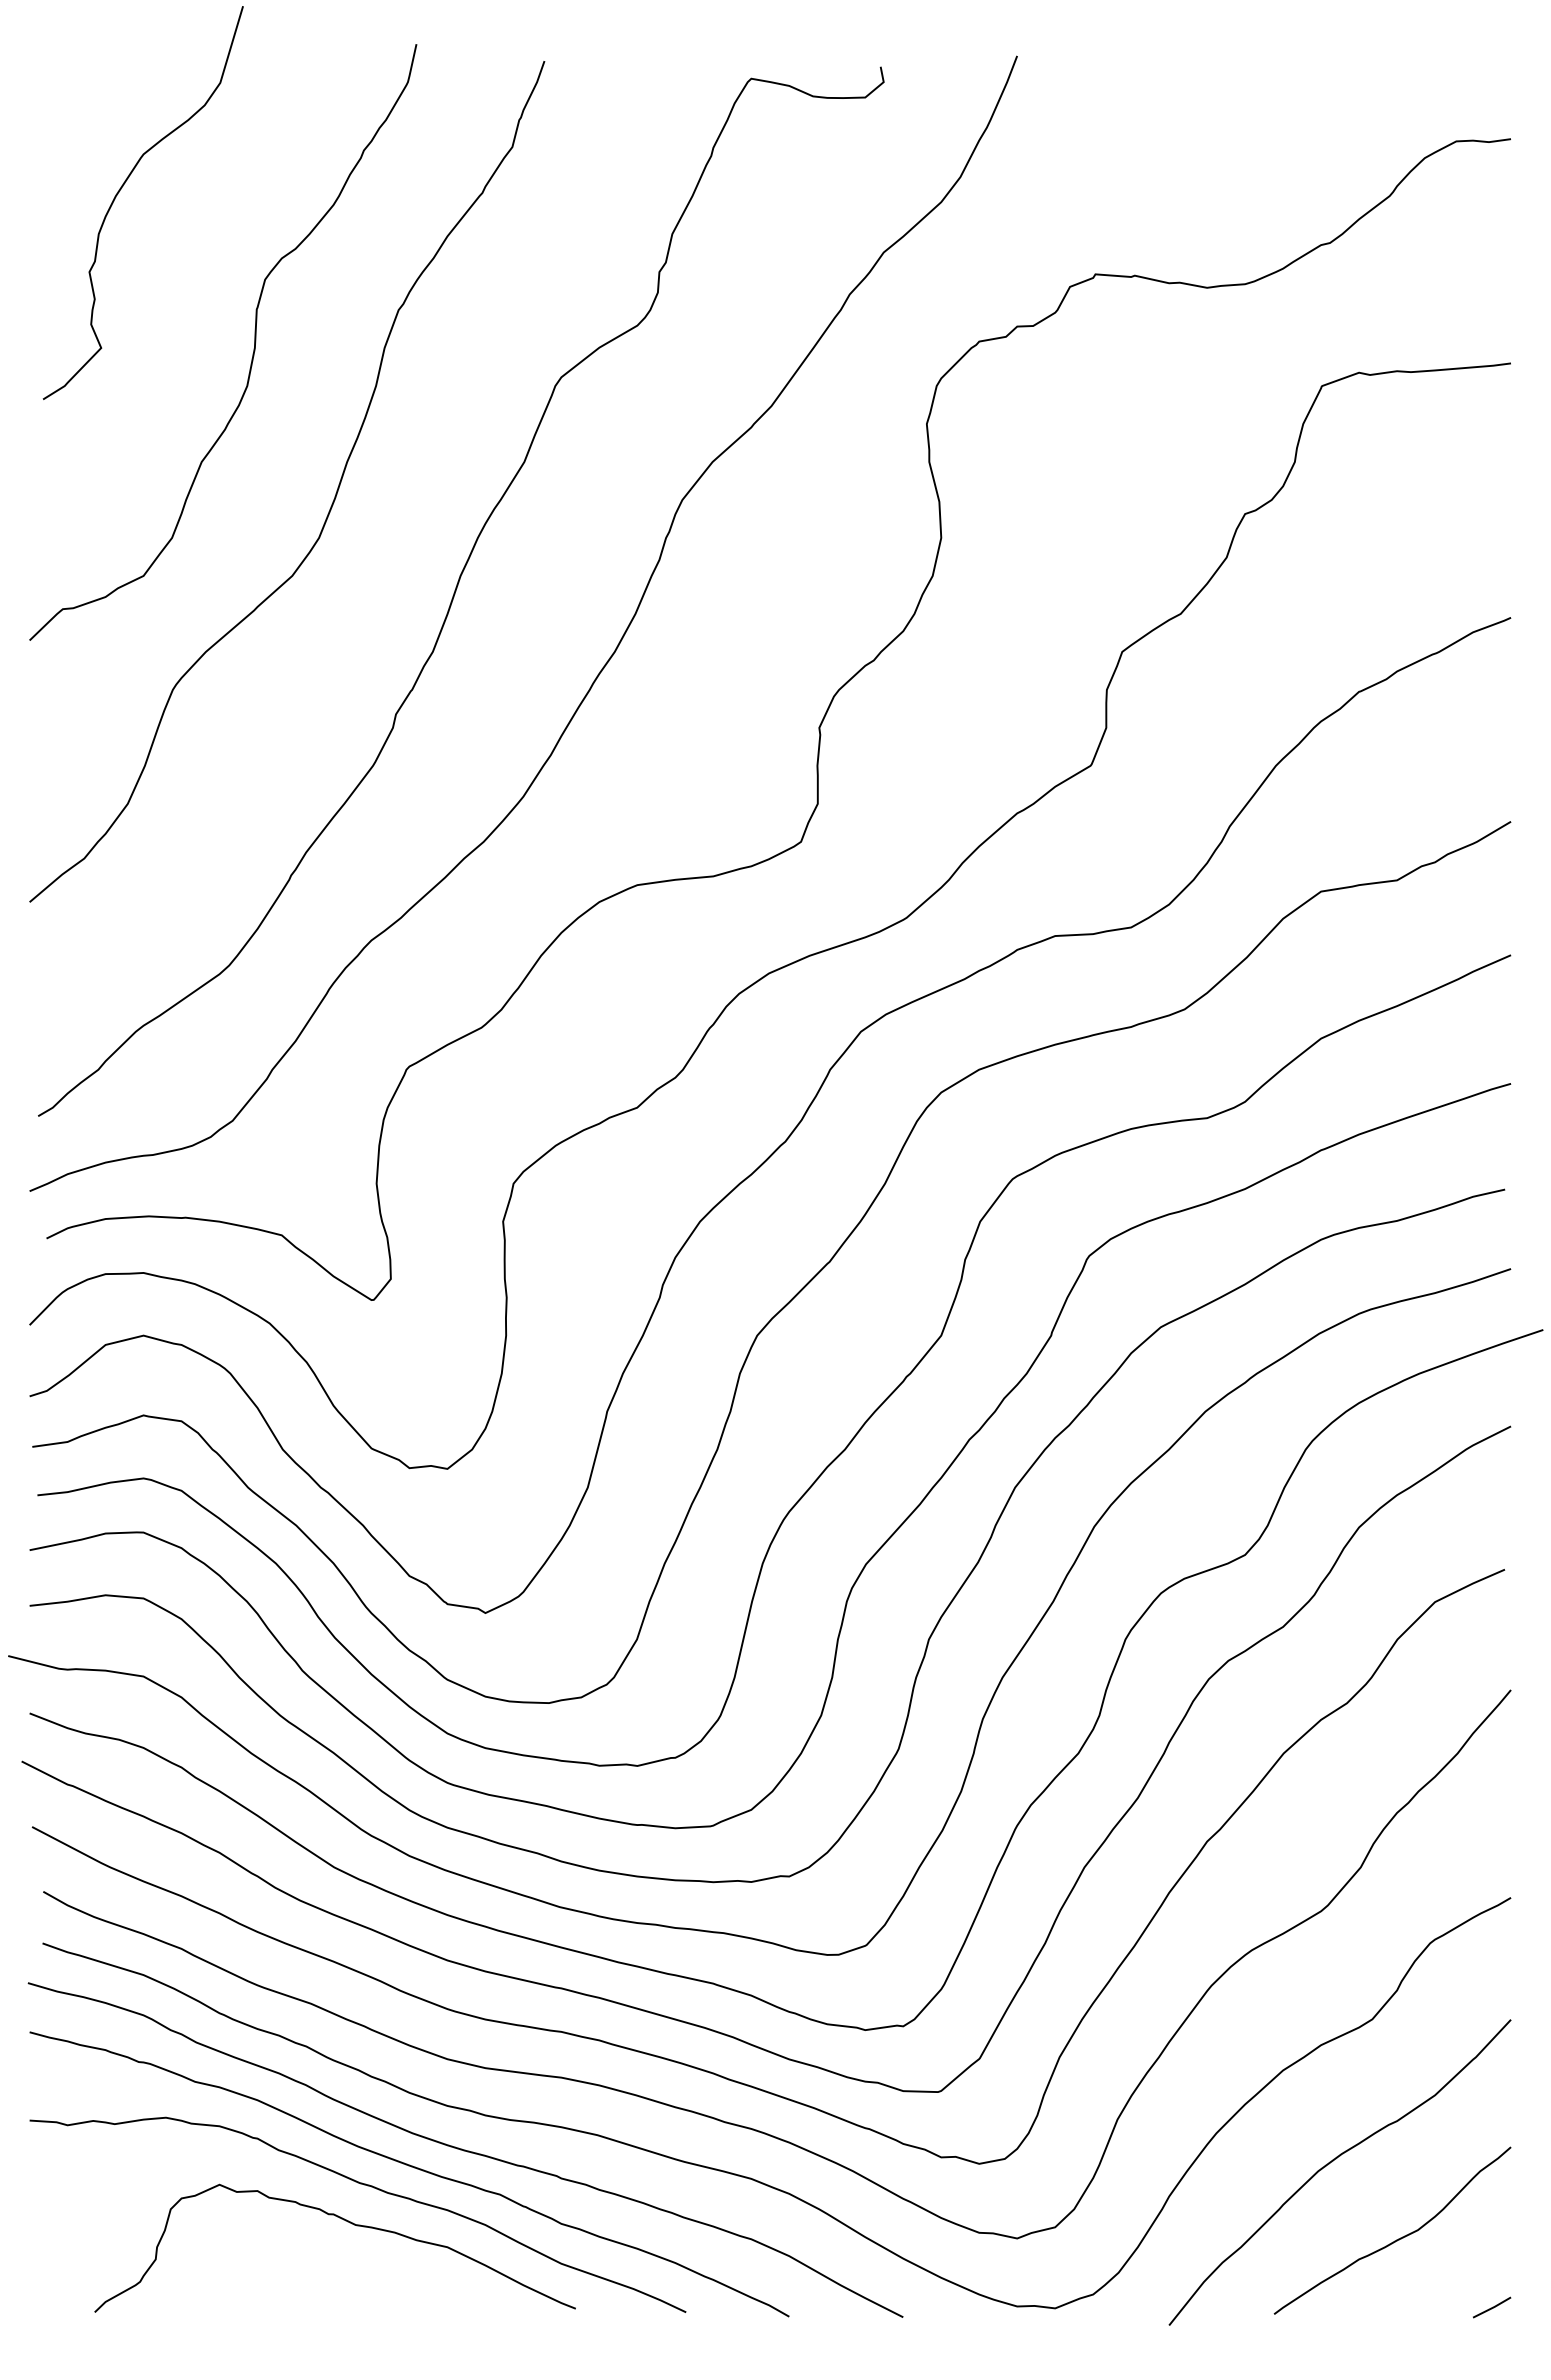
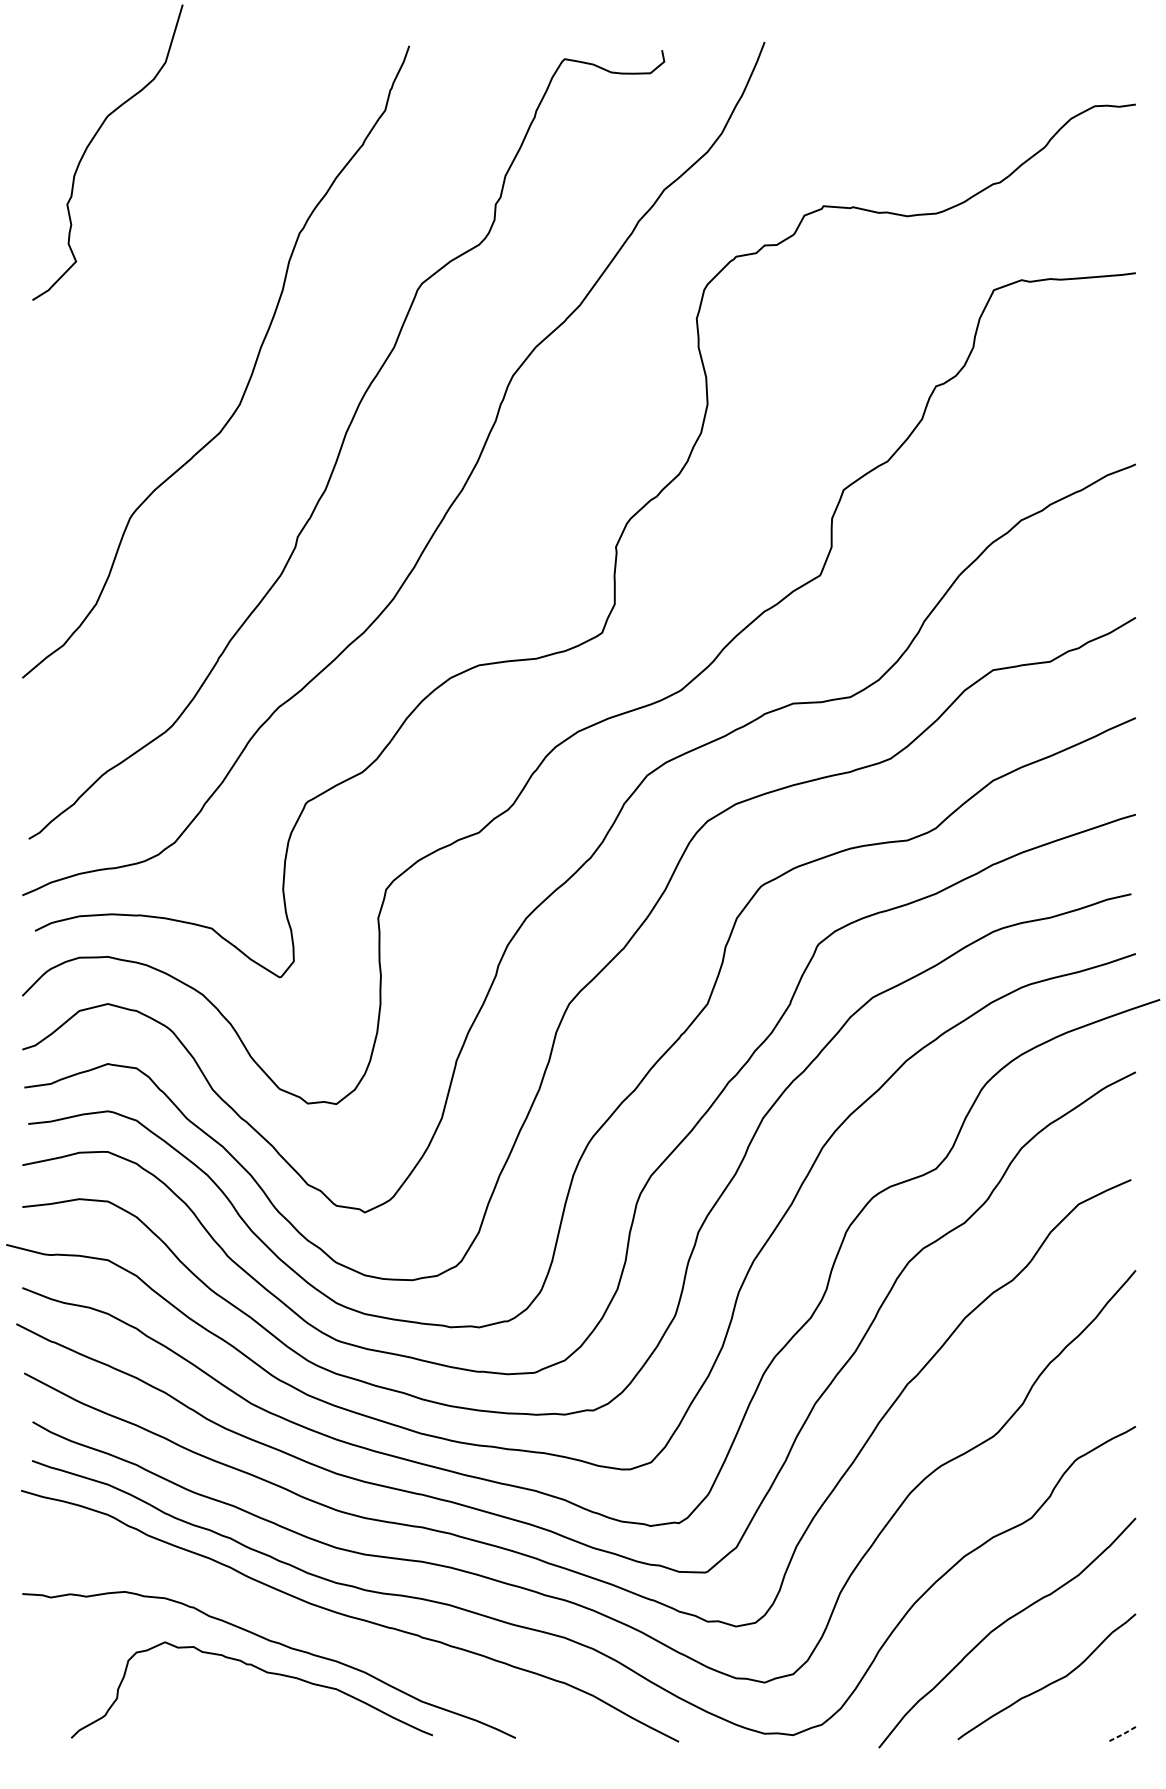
curve: (253, 348) -> (190, 261), removed
curve: (411, 2167) -> (309, 1629), removed
line: (1492, 2308) -> (1121, 1735), solid -> dashed

